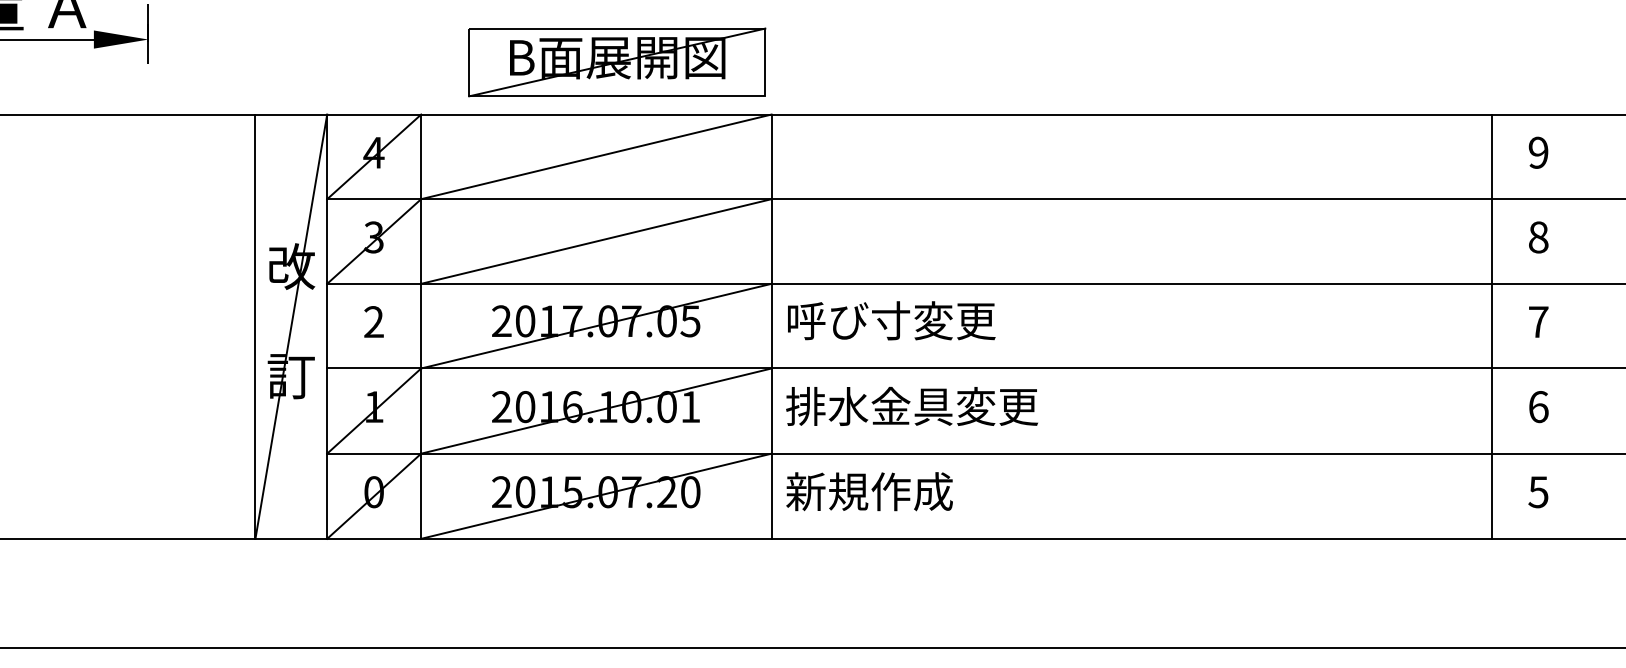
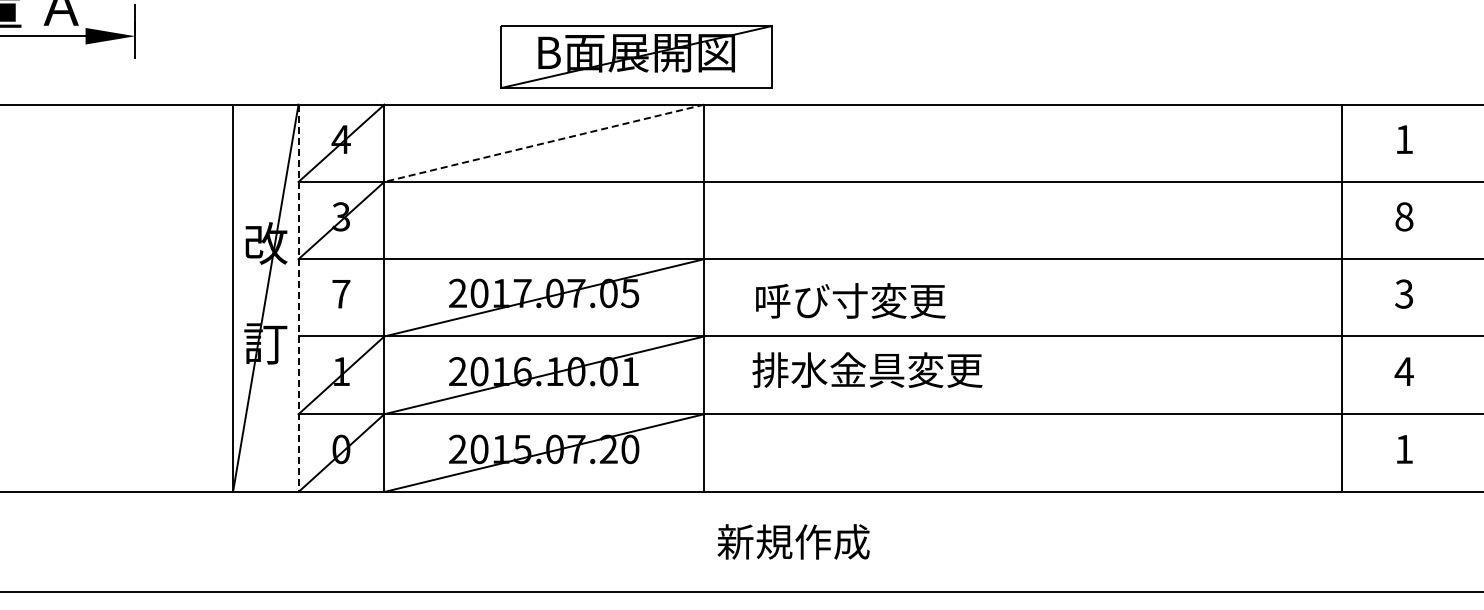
part: (617, 61) -> (636, 56), moved
text: (1538, 152) -> (1404, 139), 9 -> 1
line: (596, 157) -> (544, 143), solid -> dashed
line: (596, 241) -> (544, 220), removed
text: (891, 320) -> (850, 300), moved
text: (374, 321) -> (341, 293), 2 -> 7
text: (1538, 321) -> (1404, 293), 7 -> 3
line: (327, 326) -> (298, 298), solid -> dashed
line: (1491, 326) -> (1341, 298), moved
text: (912, 405) -> (867, 369), moved
text: (1537, 406) -> (1403, 371), 6 -> 4
text: (869, 491) -> (793, 541), moved
text: (1538, 492) -> (1404, 449), 5 -> 1

